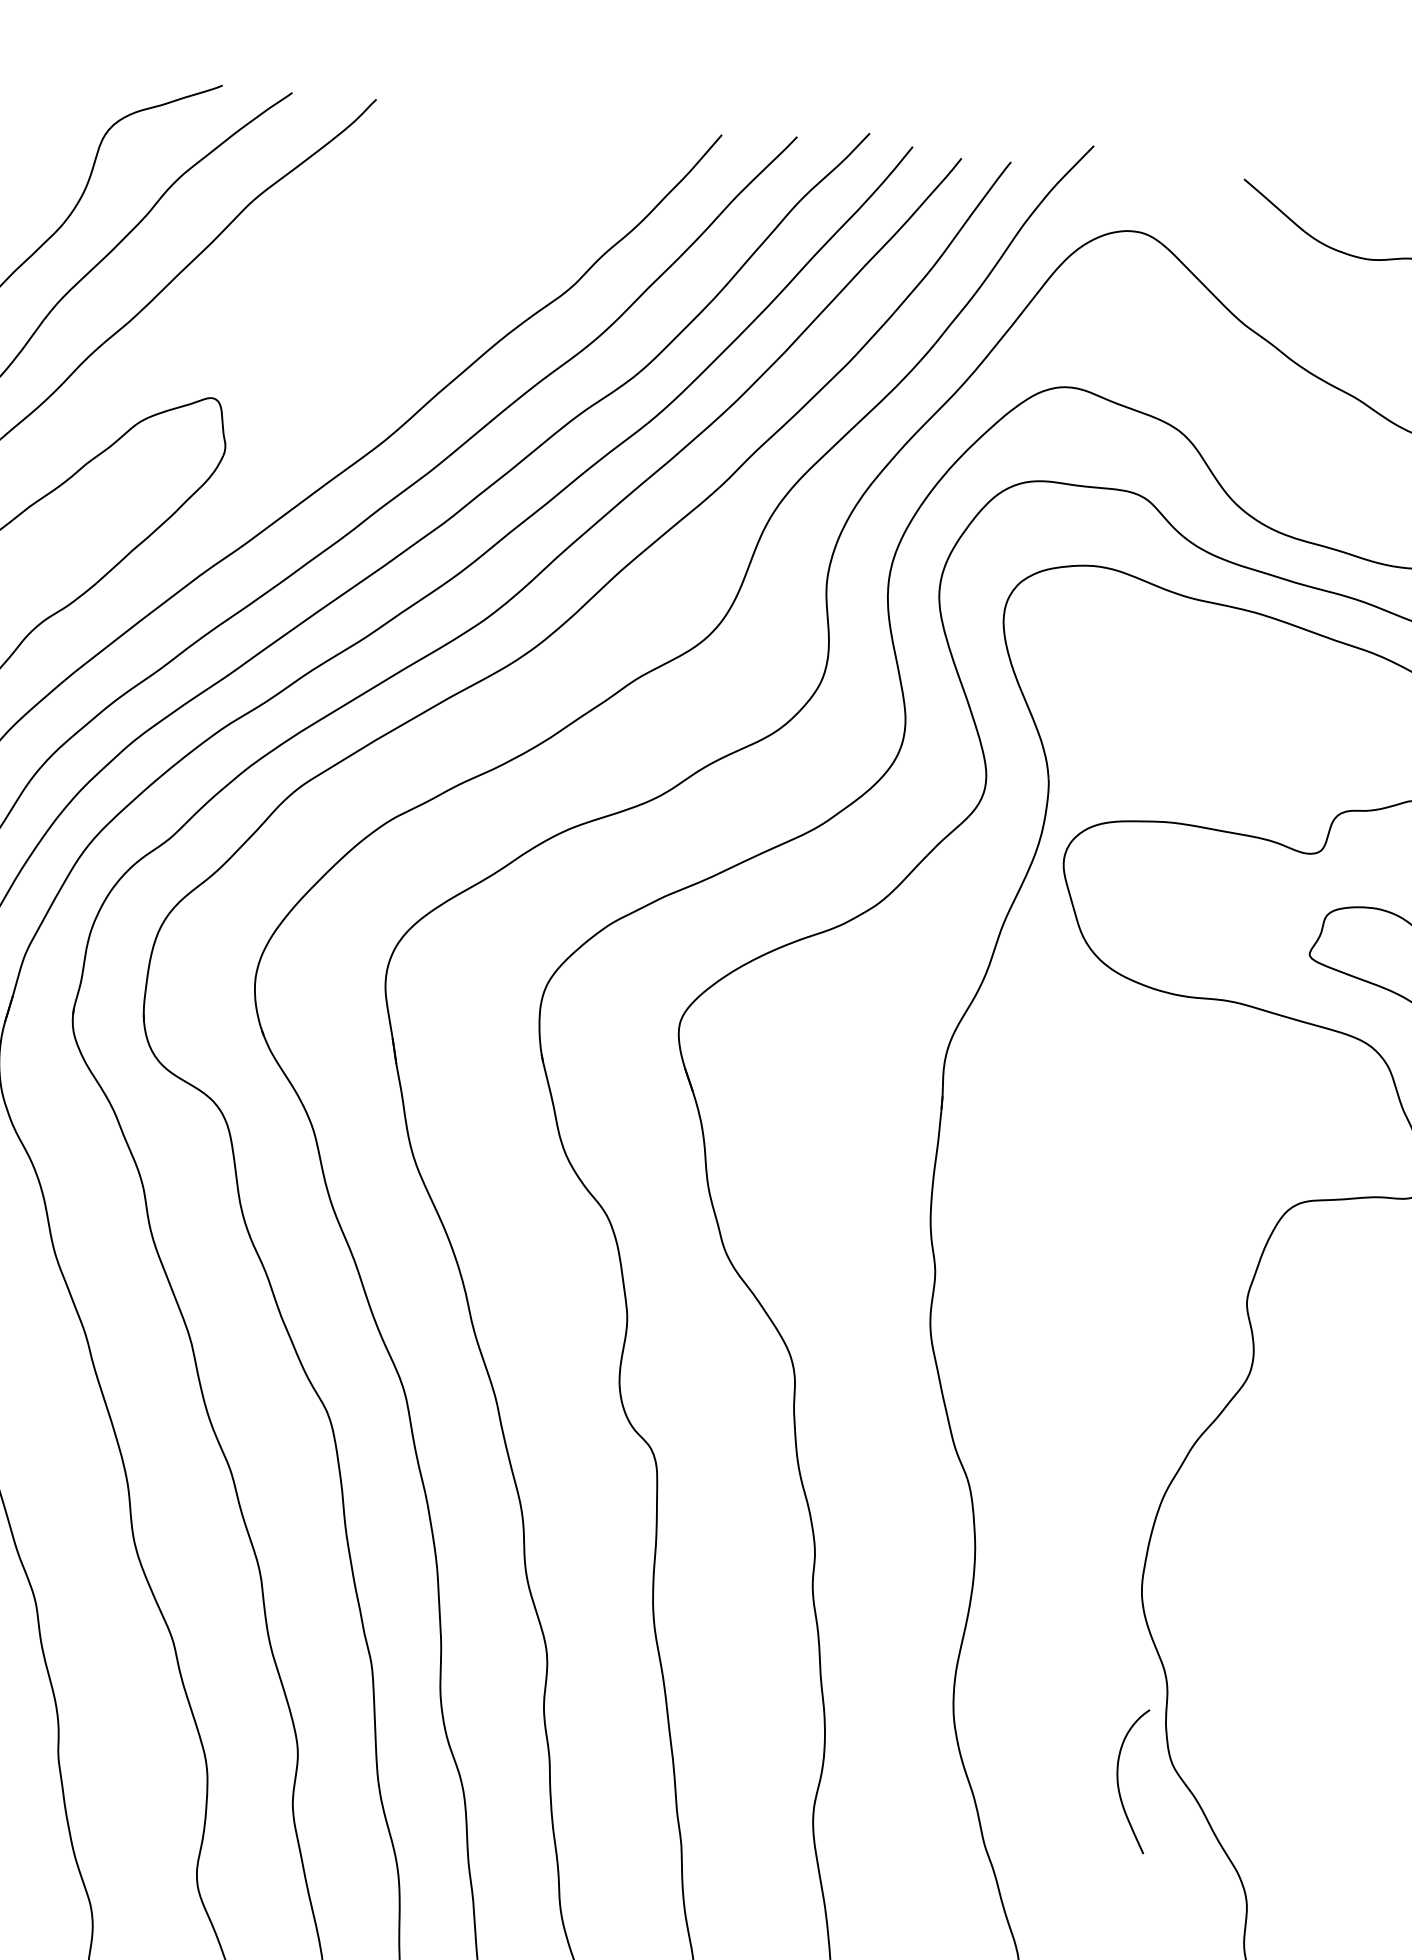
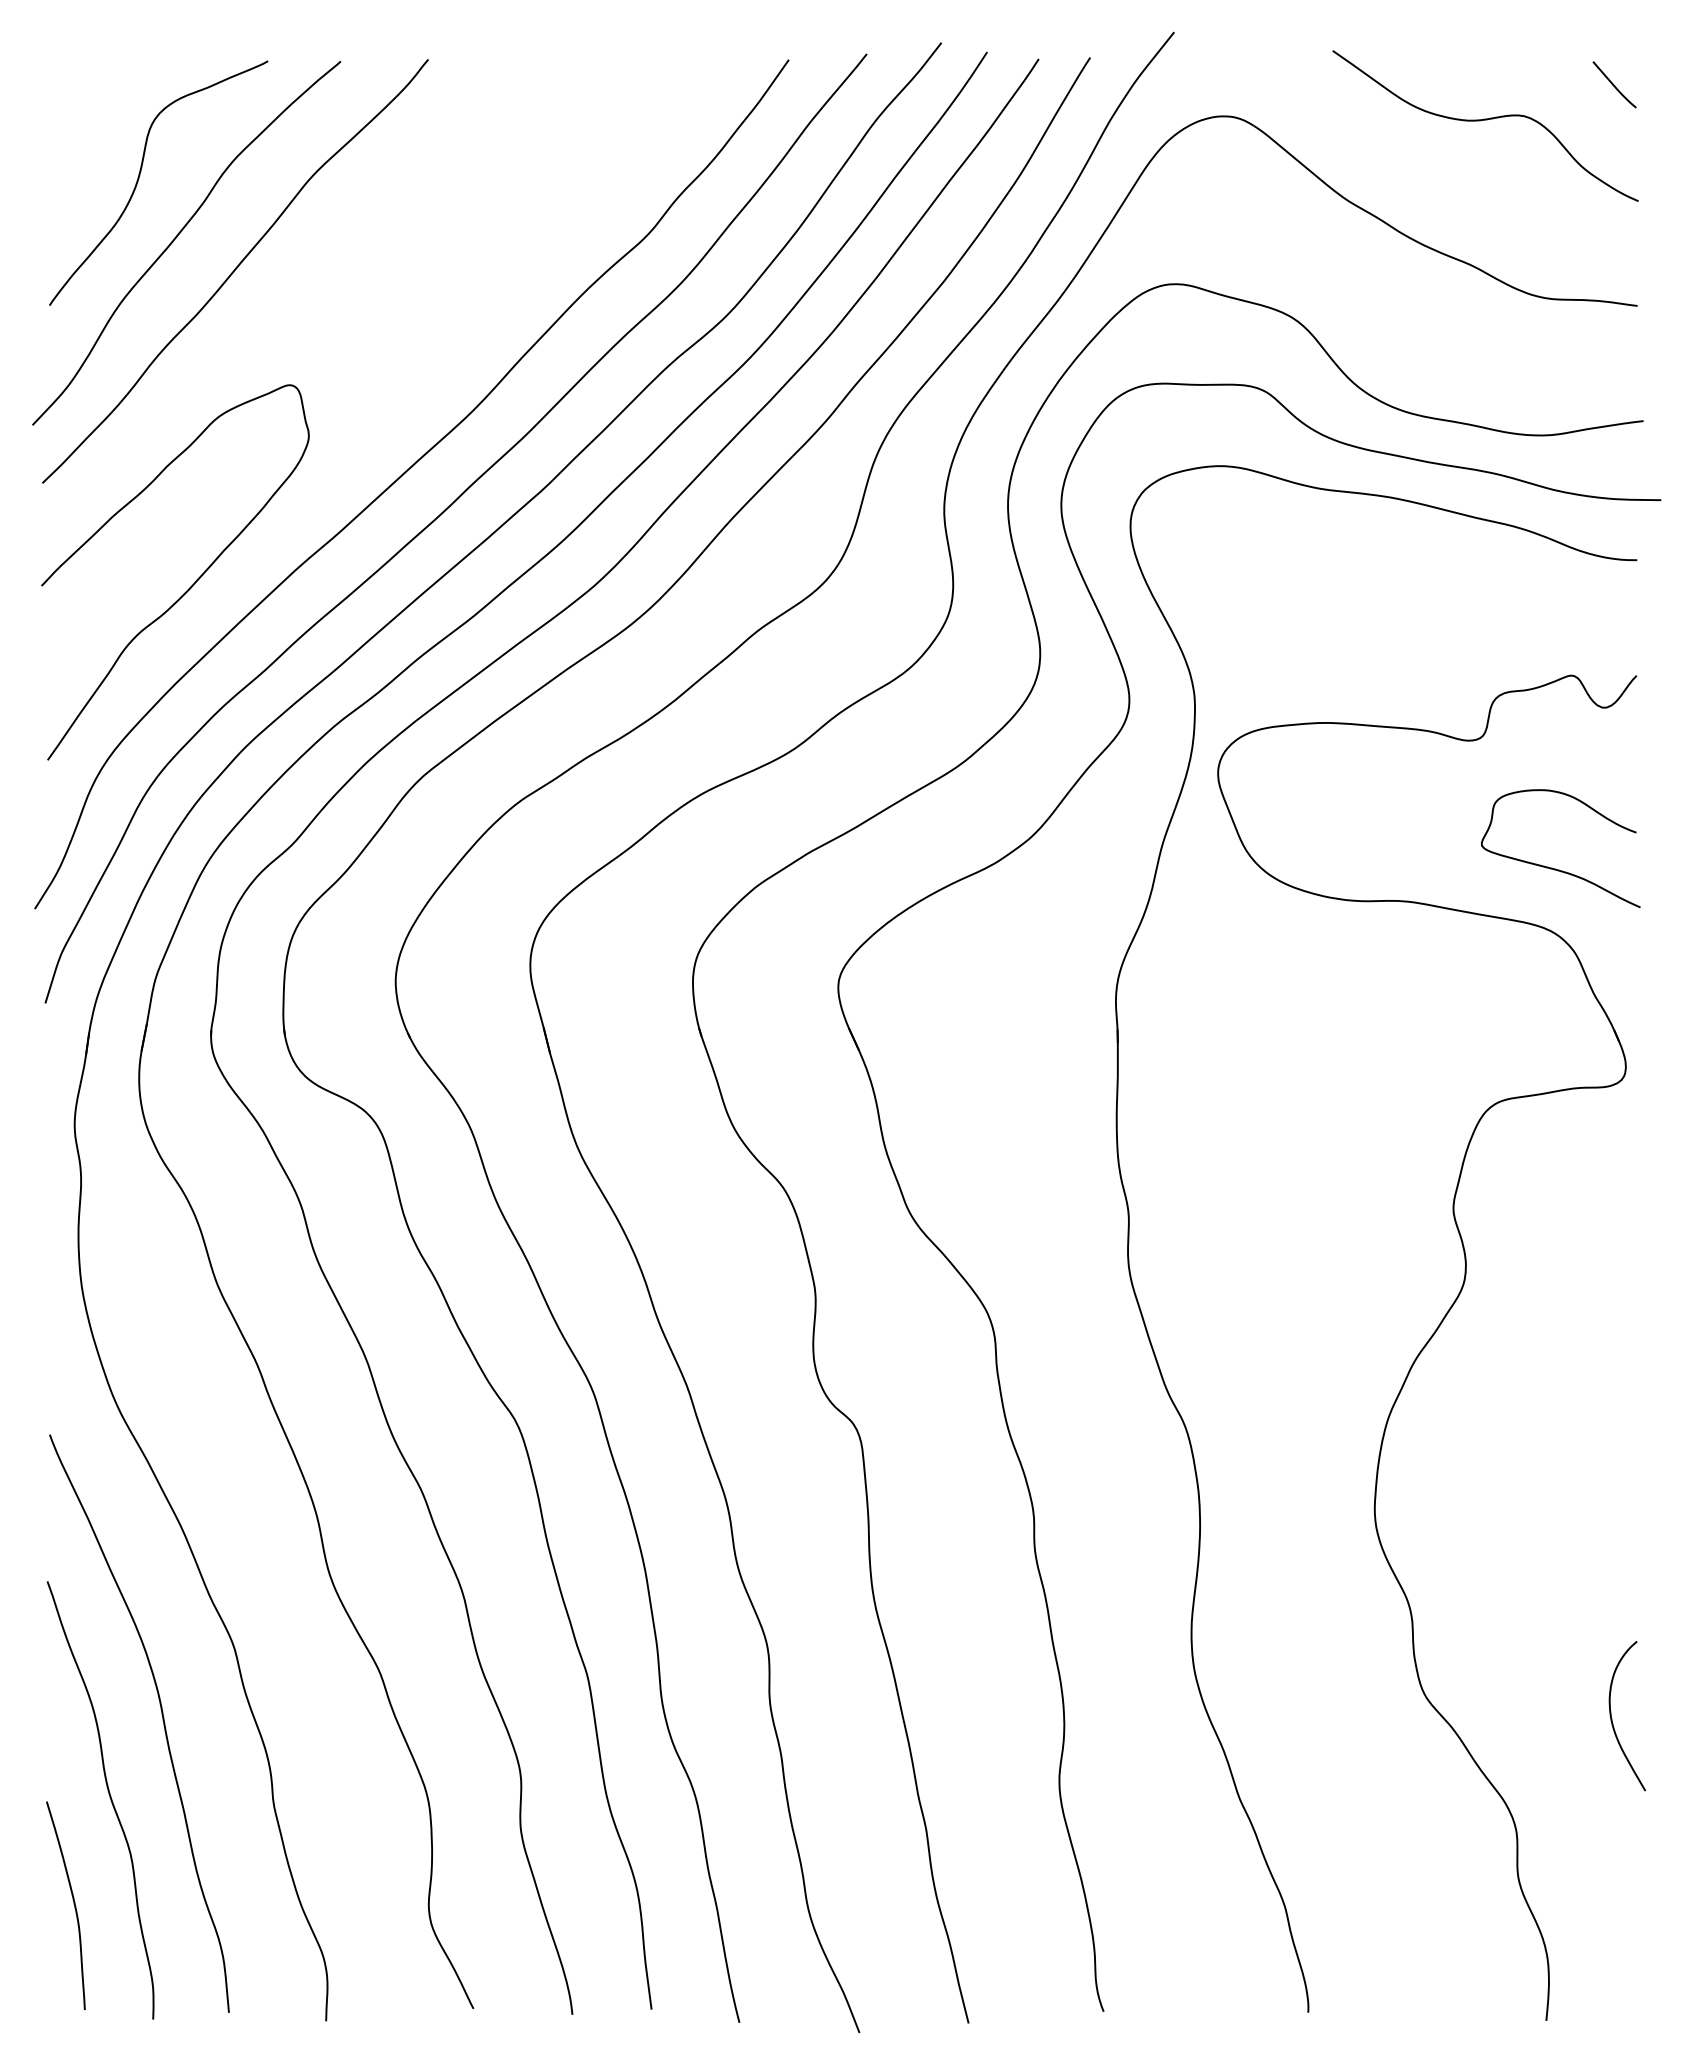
curve: (1118, 1781) -> (1612, 1718), moved

